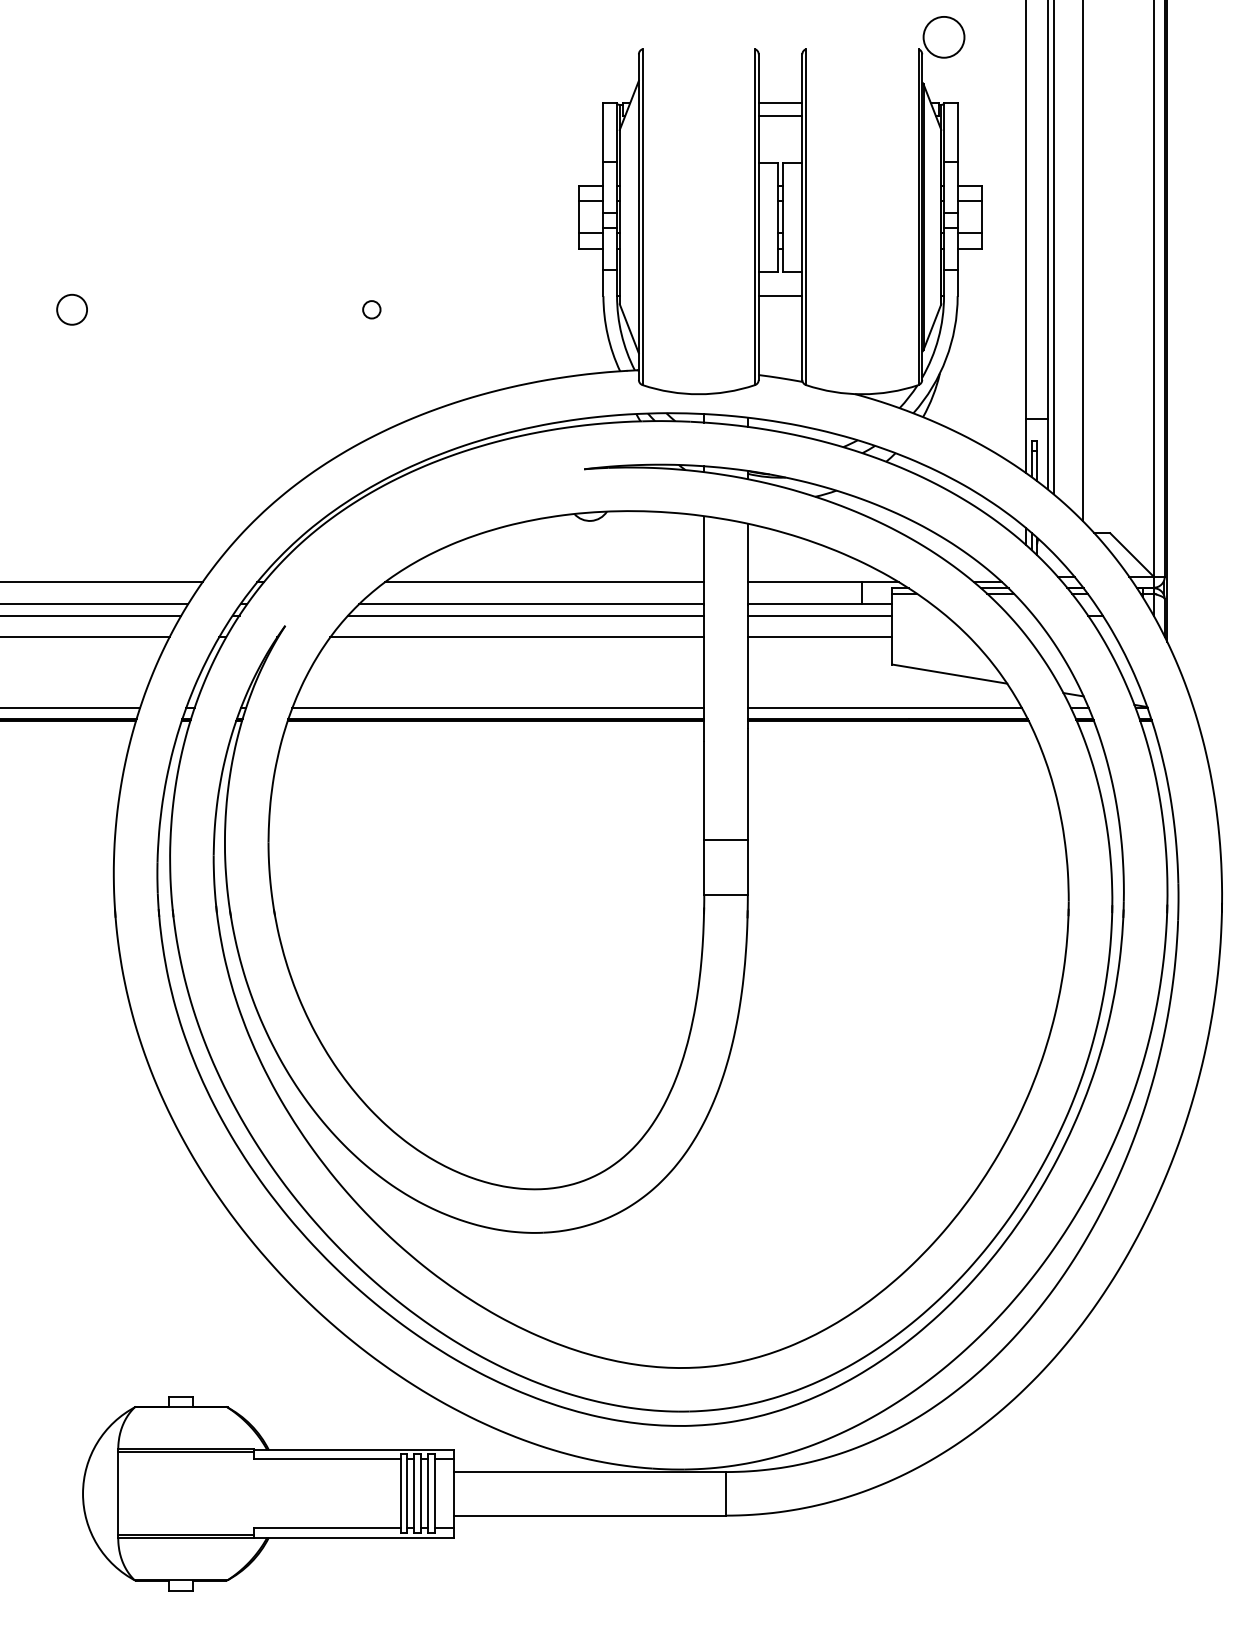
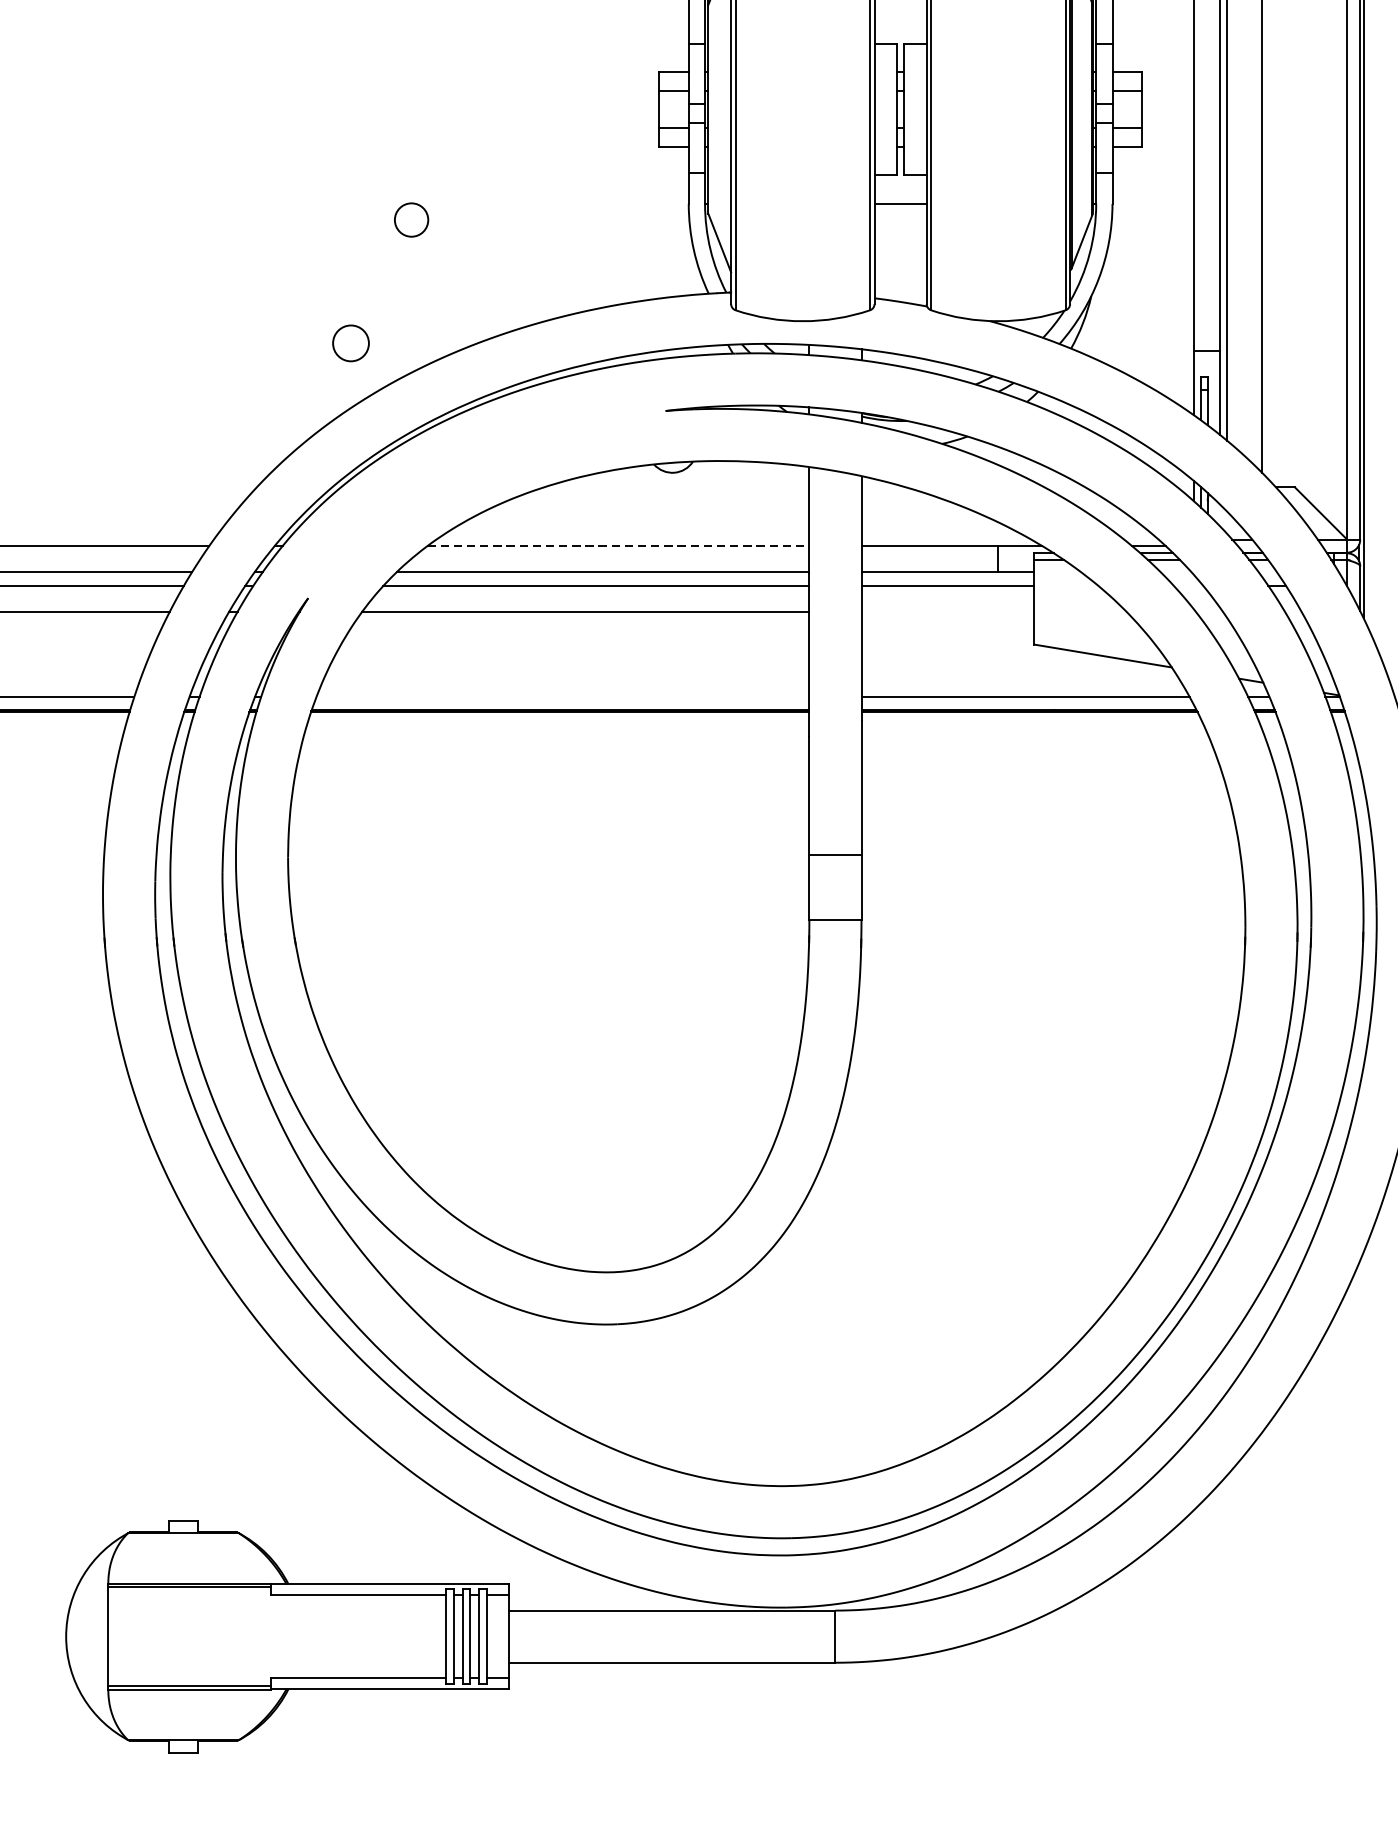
circle: (71, 309) -> (350, 343), moved
circle: (371, 309) -> (411, 219), size x1.6
line: (544, 582) -> (618, 546), solid -> dashed
line: (819, 637) -> (947, 612), removed
line: (498, 708) -> (563, 697), removed

